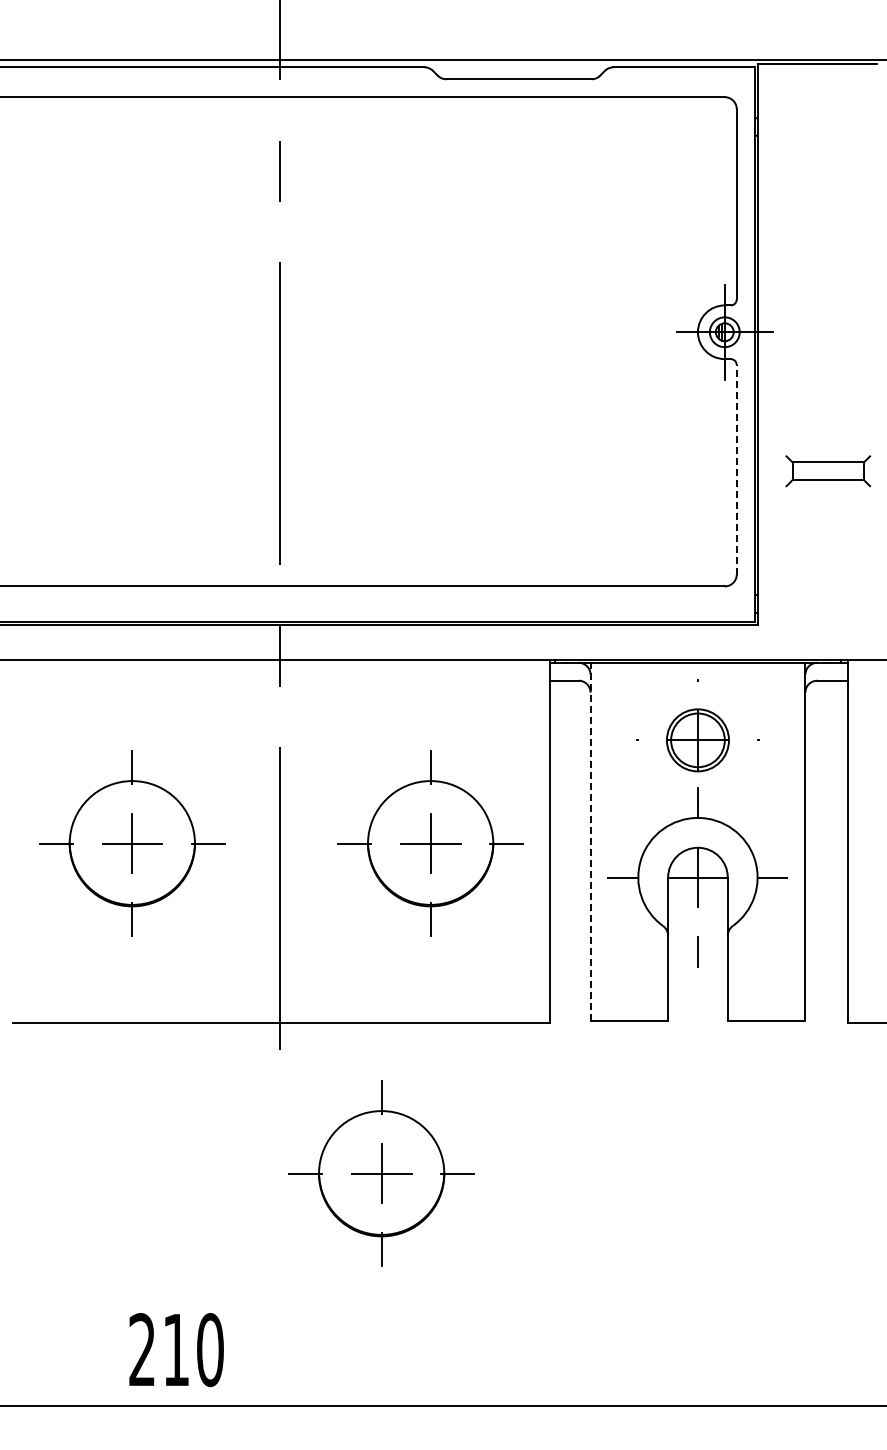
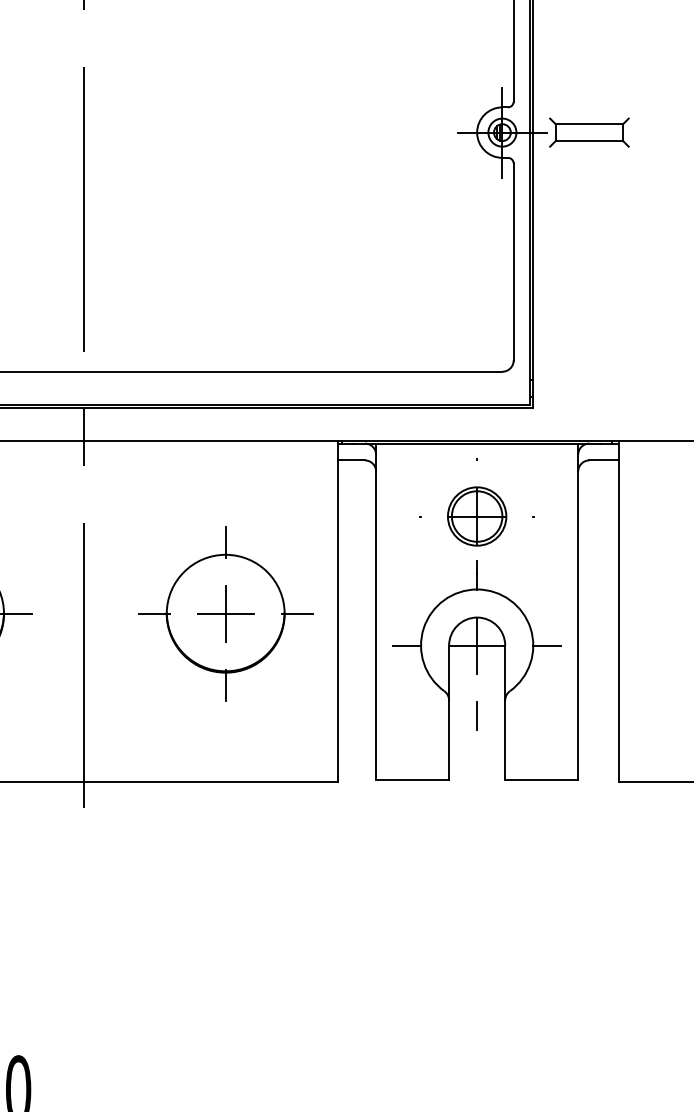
line: (736, 469) -> (513, 261), dashed -> solid
part: (828, 471) -> (589, 132), moved
line: (590, 841) -> (376, 611), dashed -> solid
part: (381, 1173) -> (179, 923), removed

